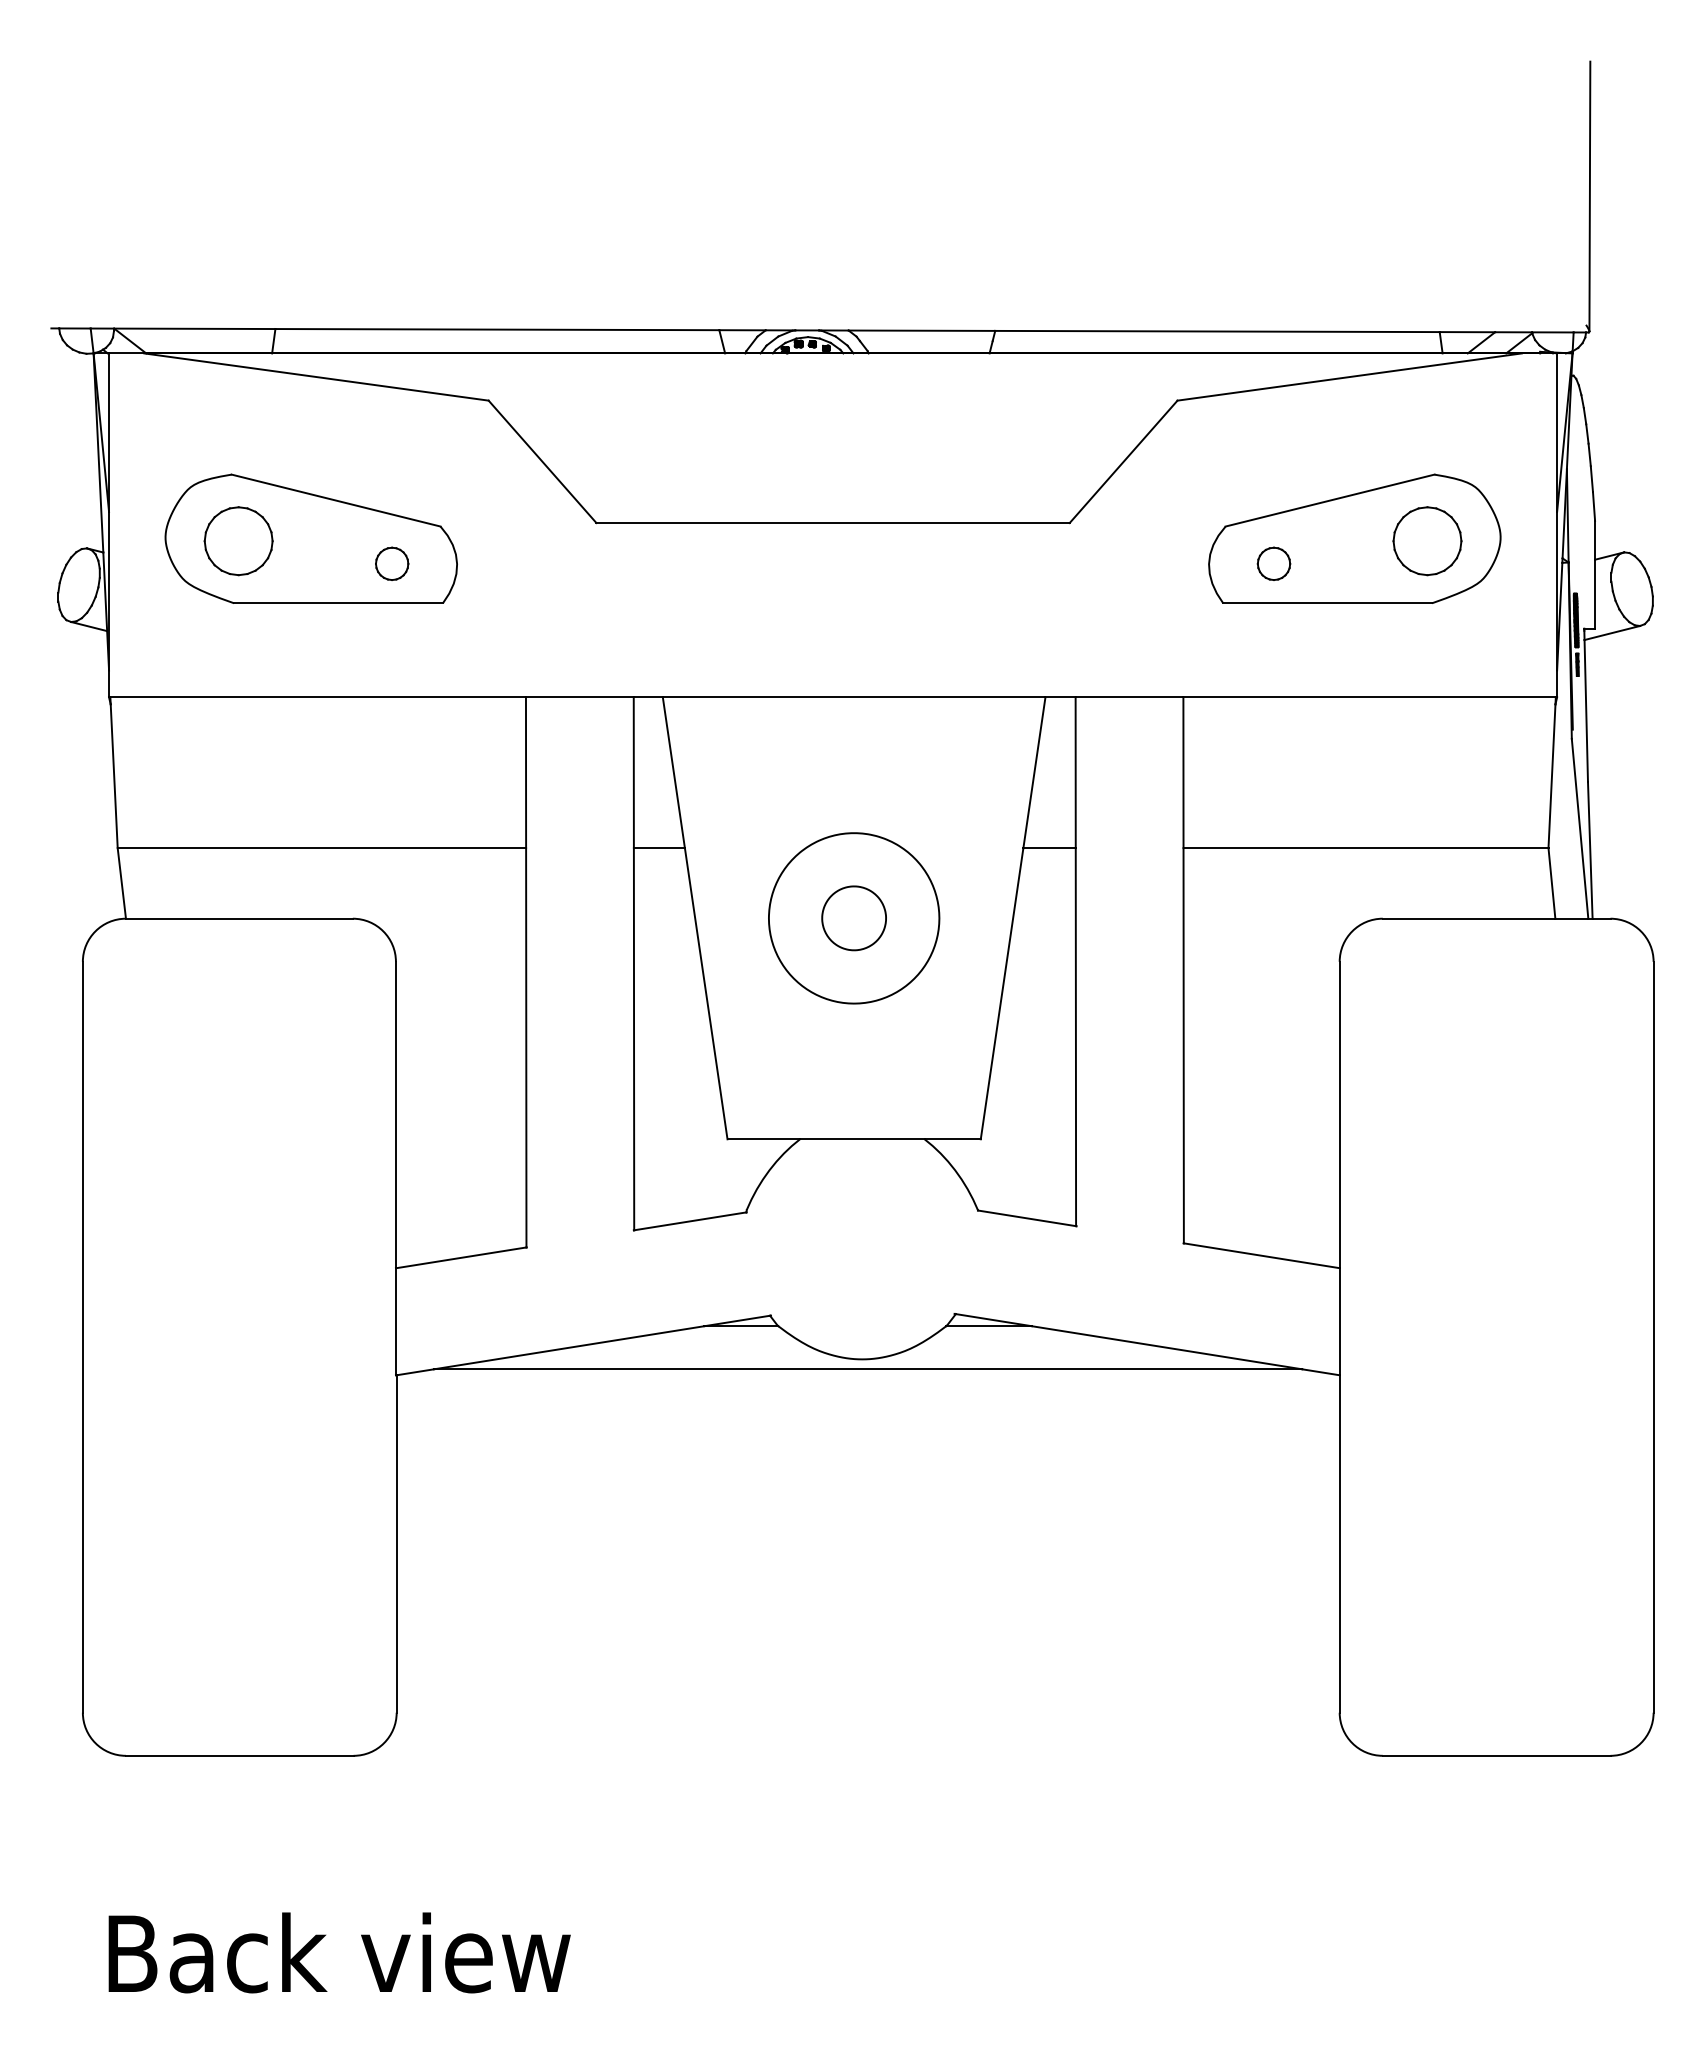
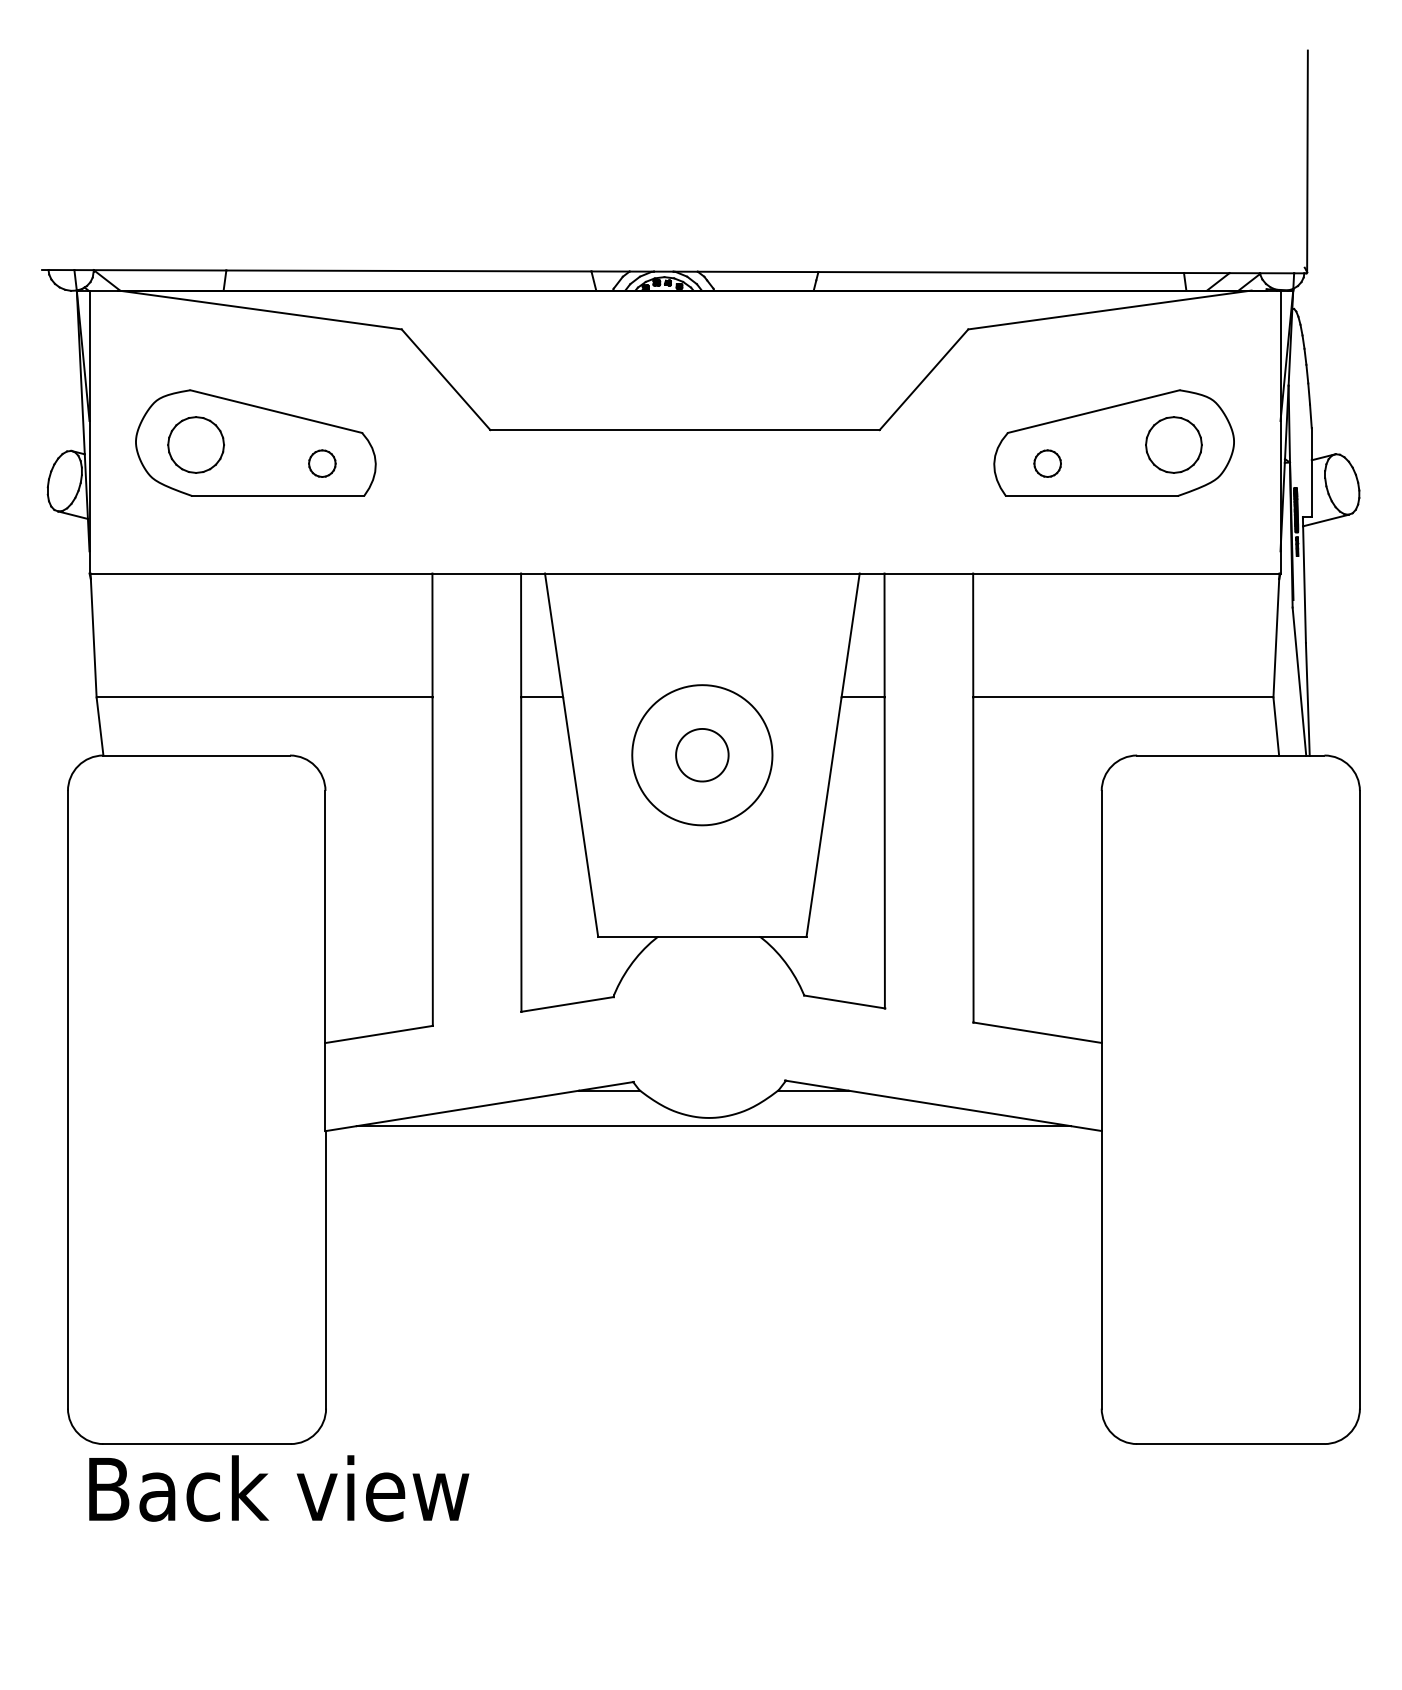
text: (339, 1952) -> (279, 1488), moved

